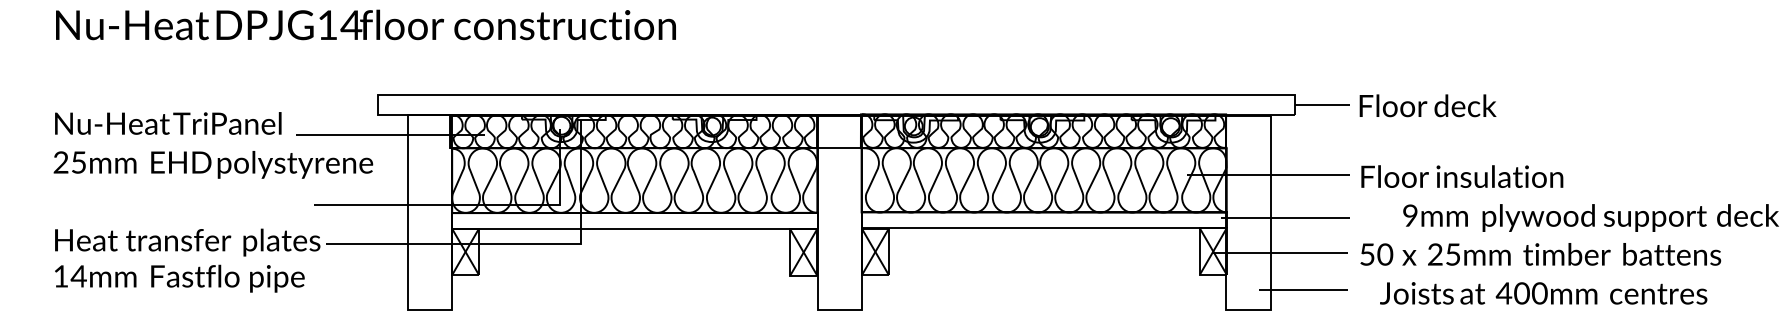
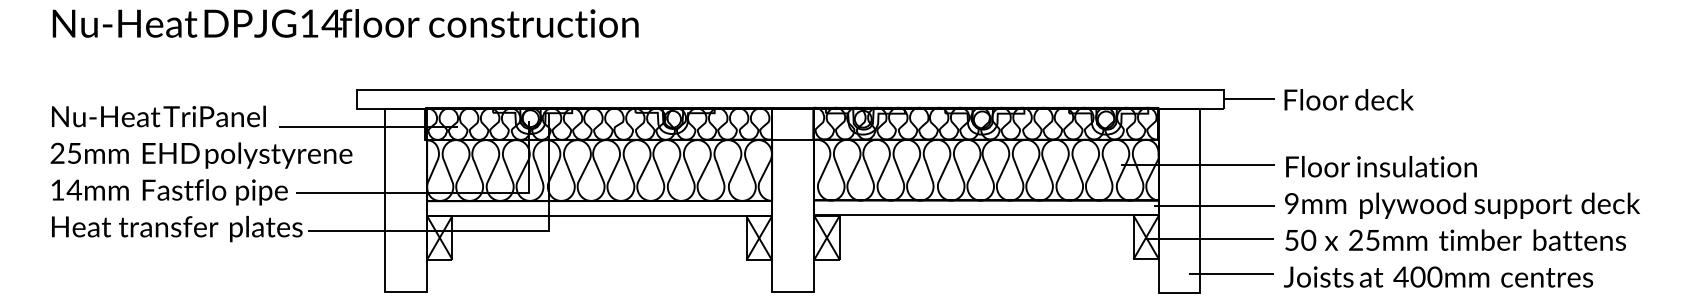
text: (1590, 217) -> (1461, 205), moved
text: (179, 278) -> (169, 192), moved
text: (1543, 293) -> (1438, 277), moved

